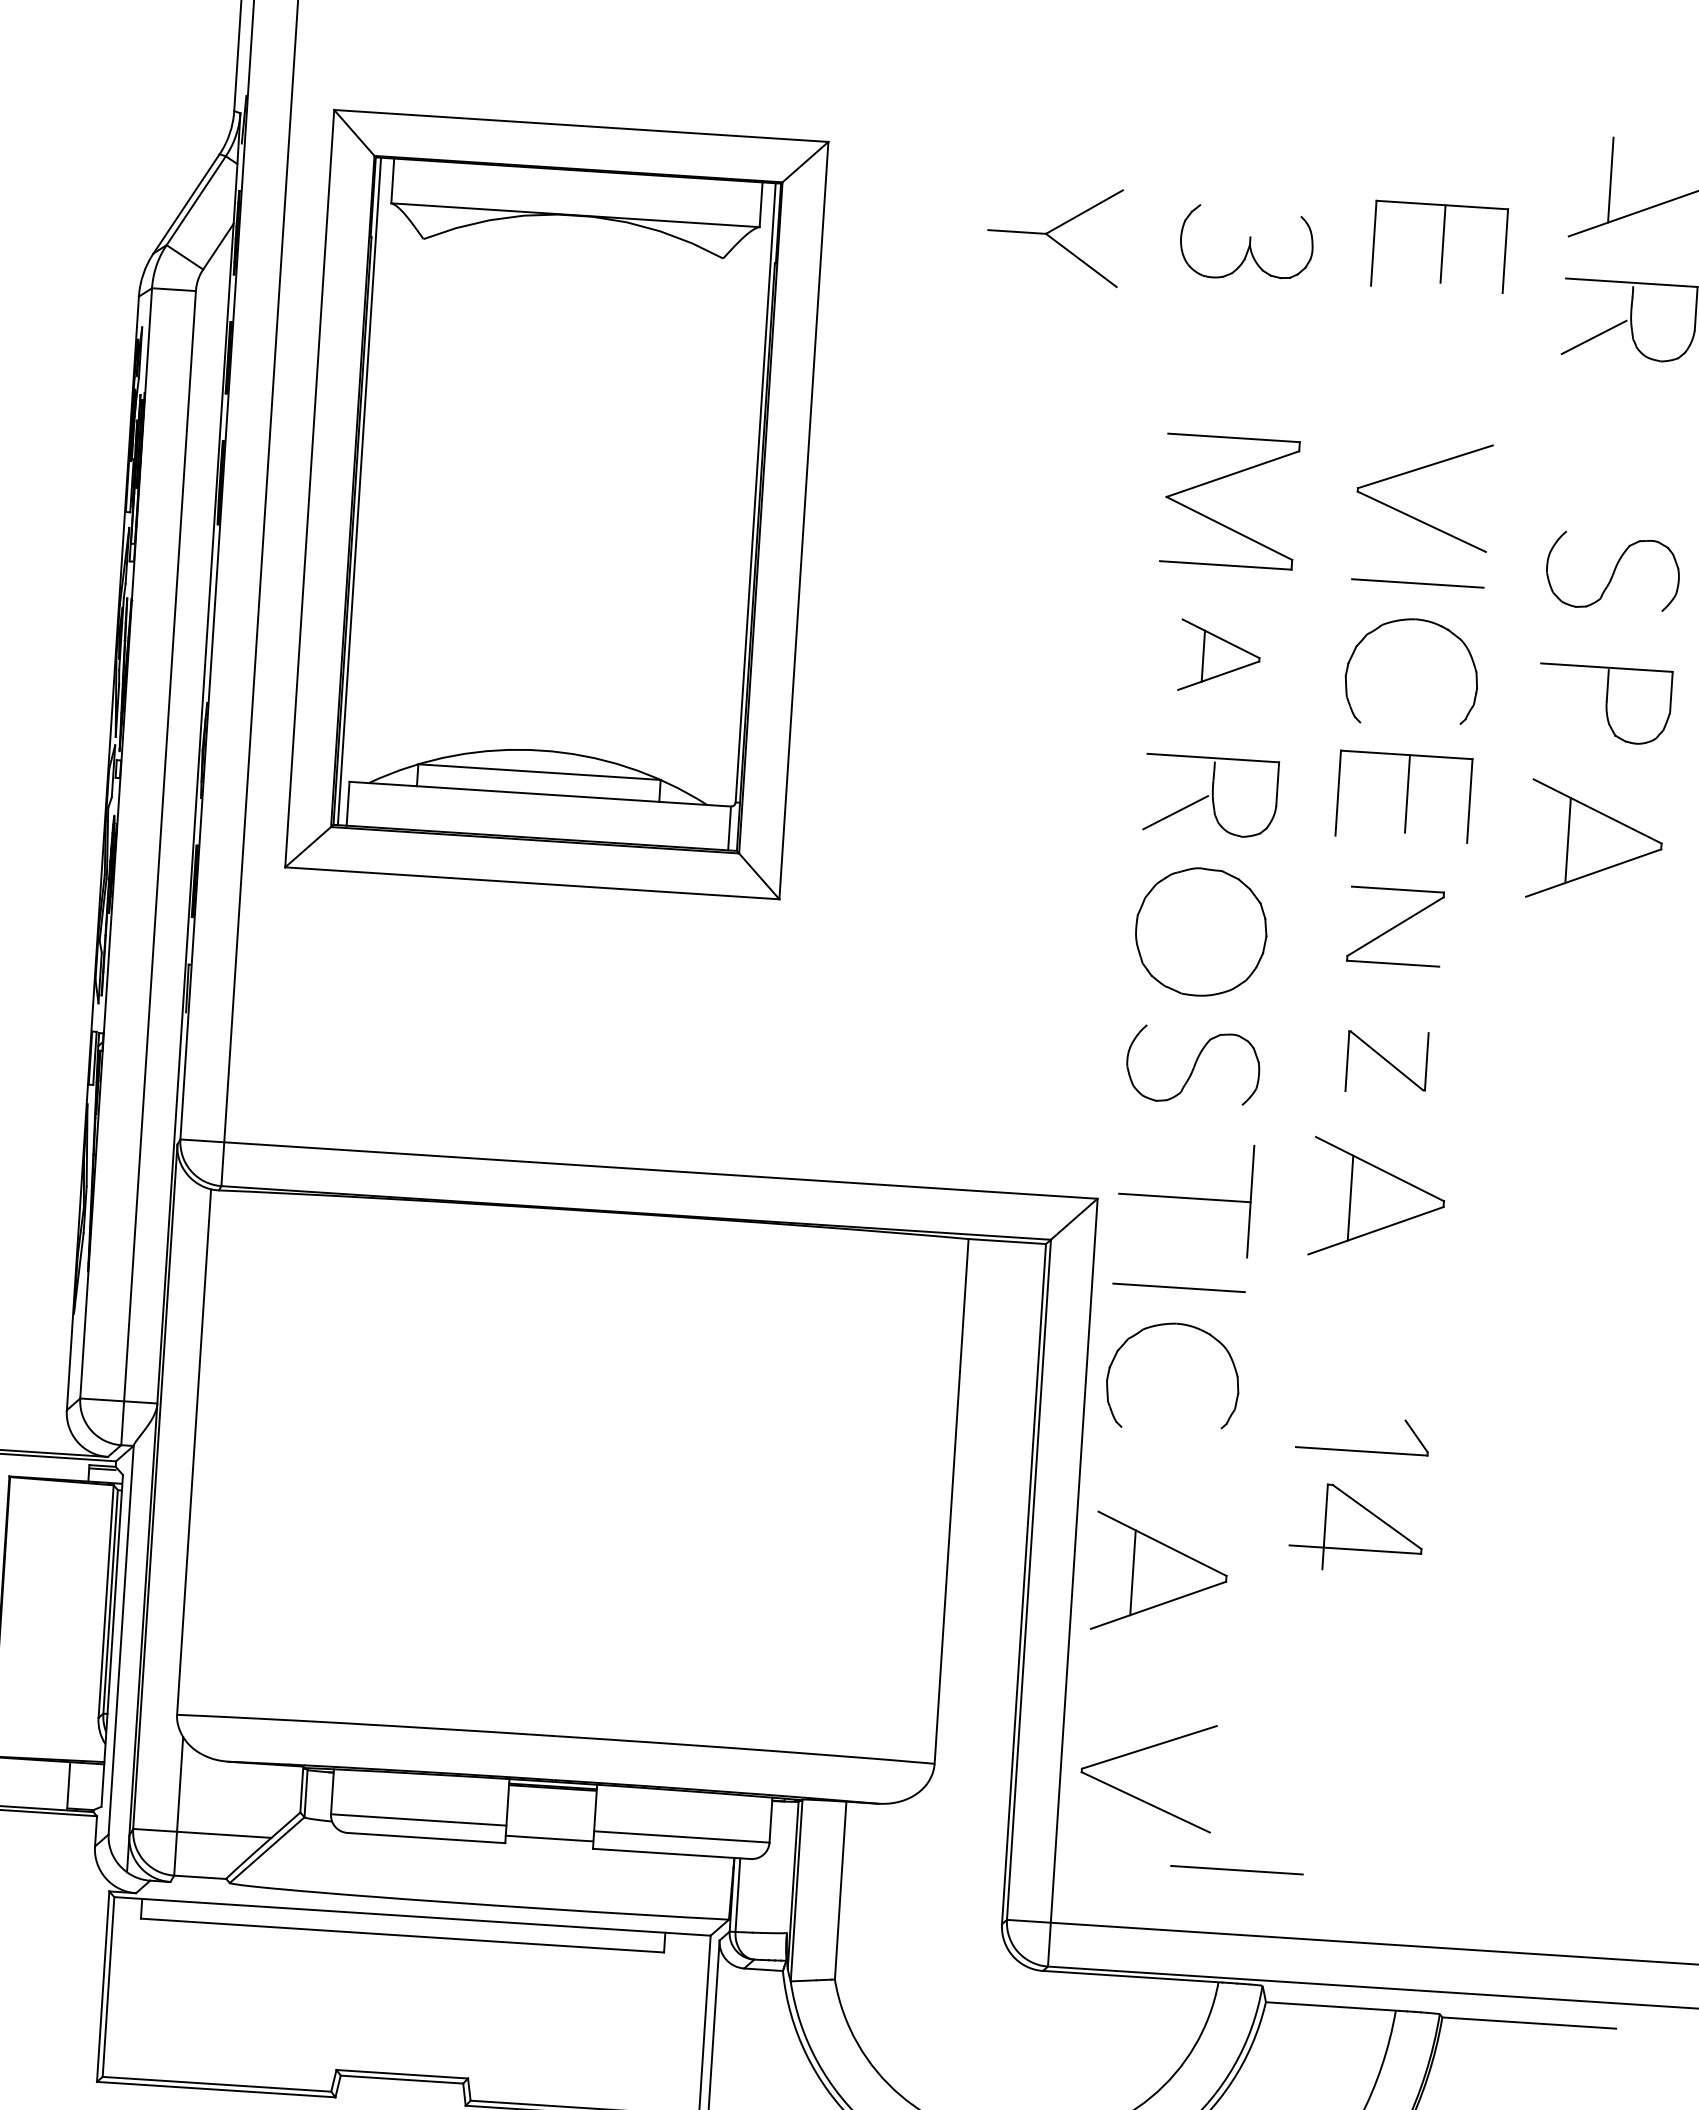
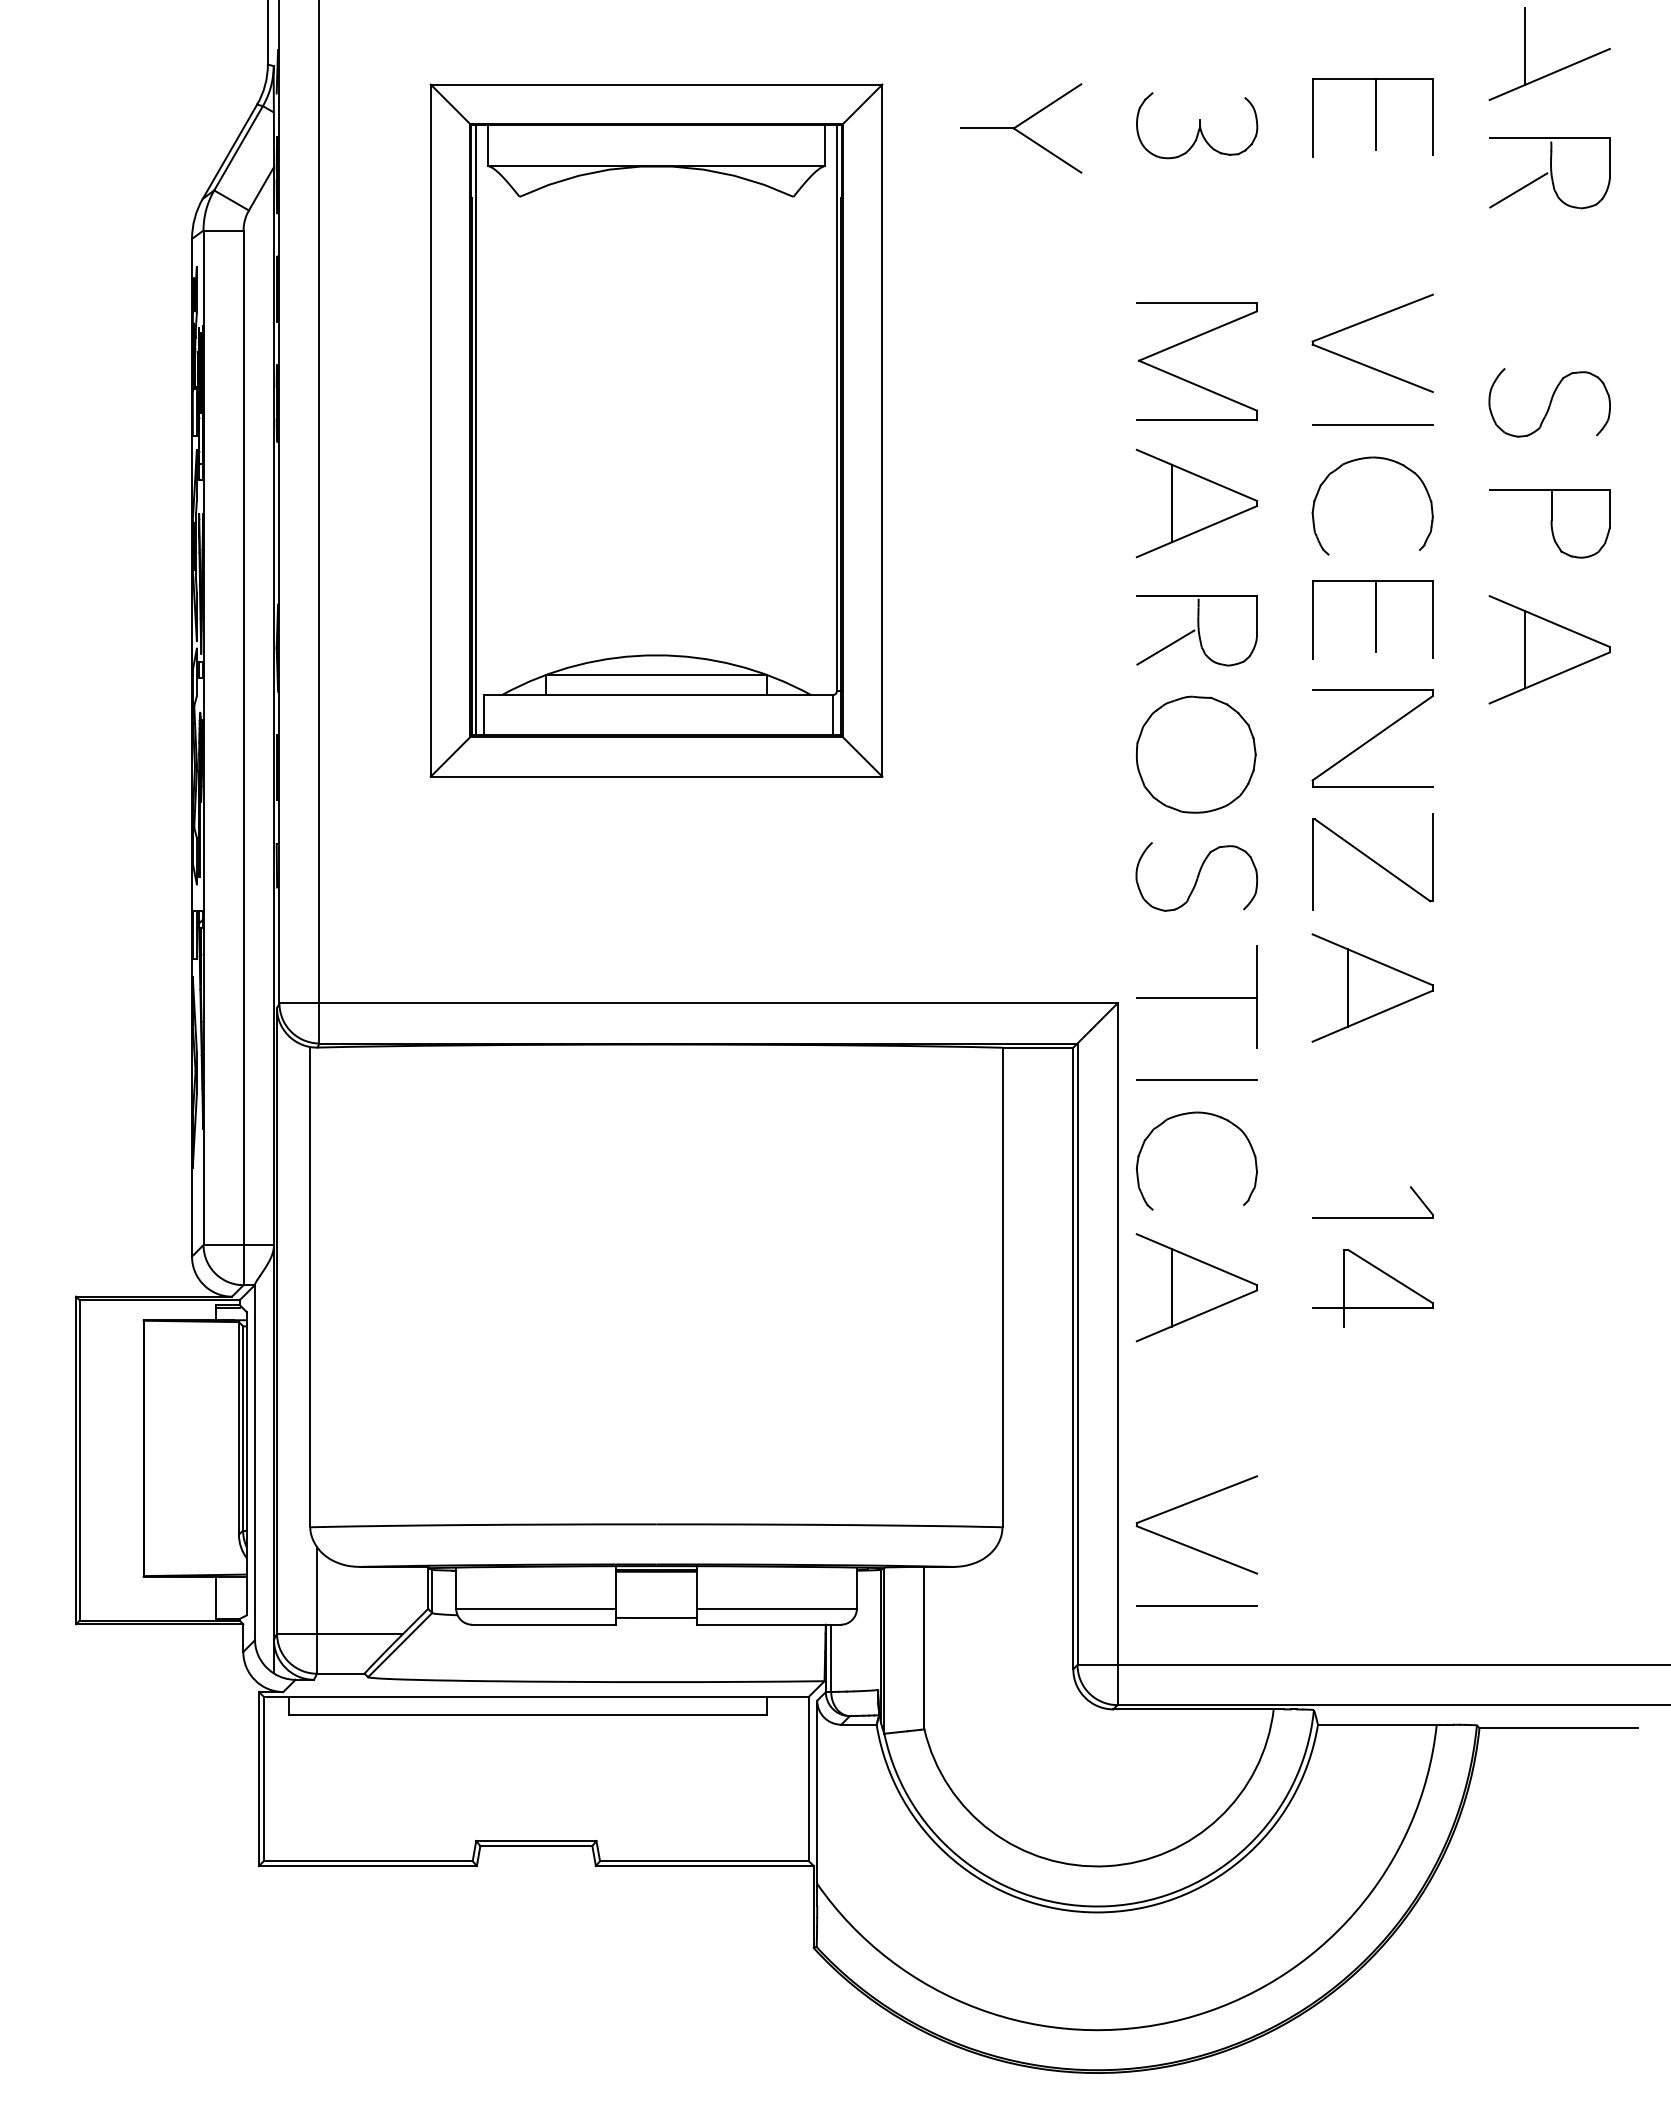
part: (556, 504) -> (656, 430), moved
part: (1219, 657) -> (1196, 503), size x1.67
part: (1395, 926) -> (1372, 738), size x1.43
part: (1386, 1061) -> (1372, 861), size x1.67
part: (1160, 1574) -> (1196, 1287), moved
line: (1236, 1869) -> (1196, 1605), moved

